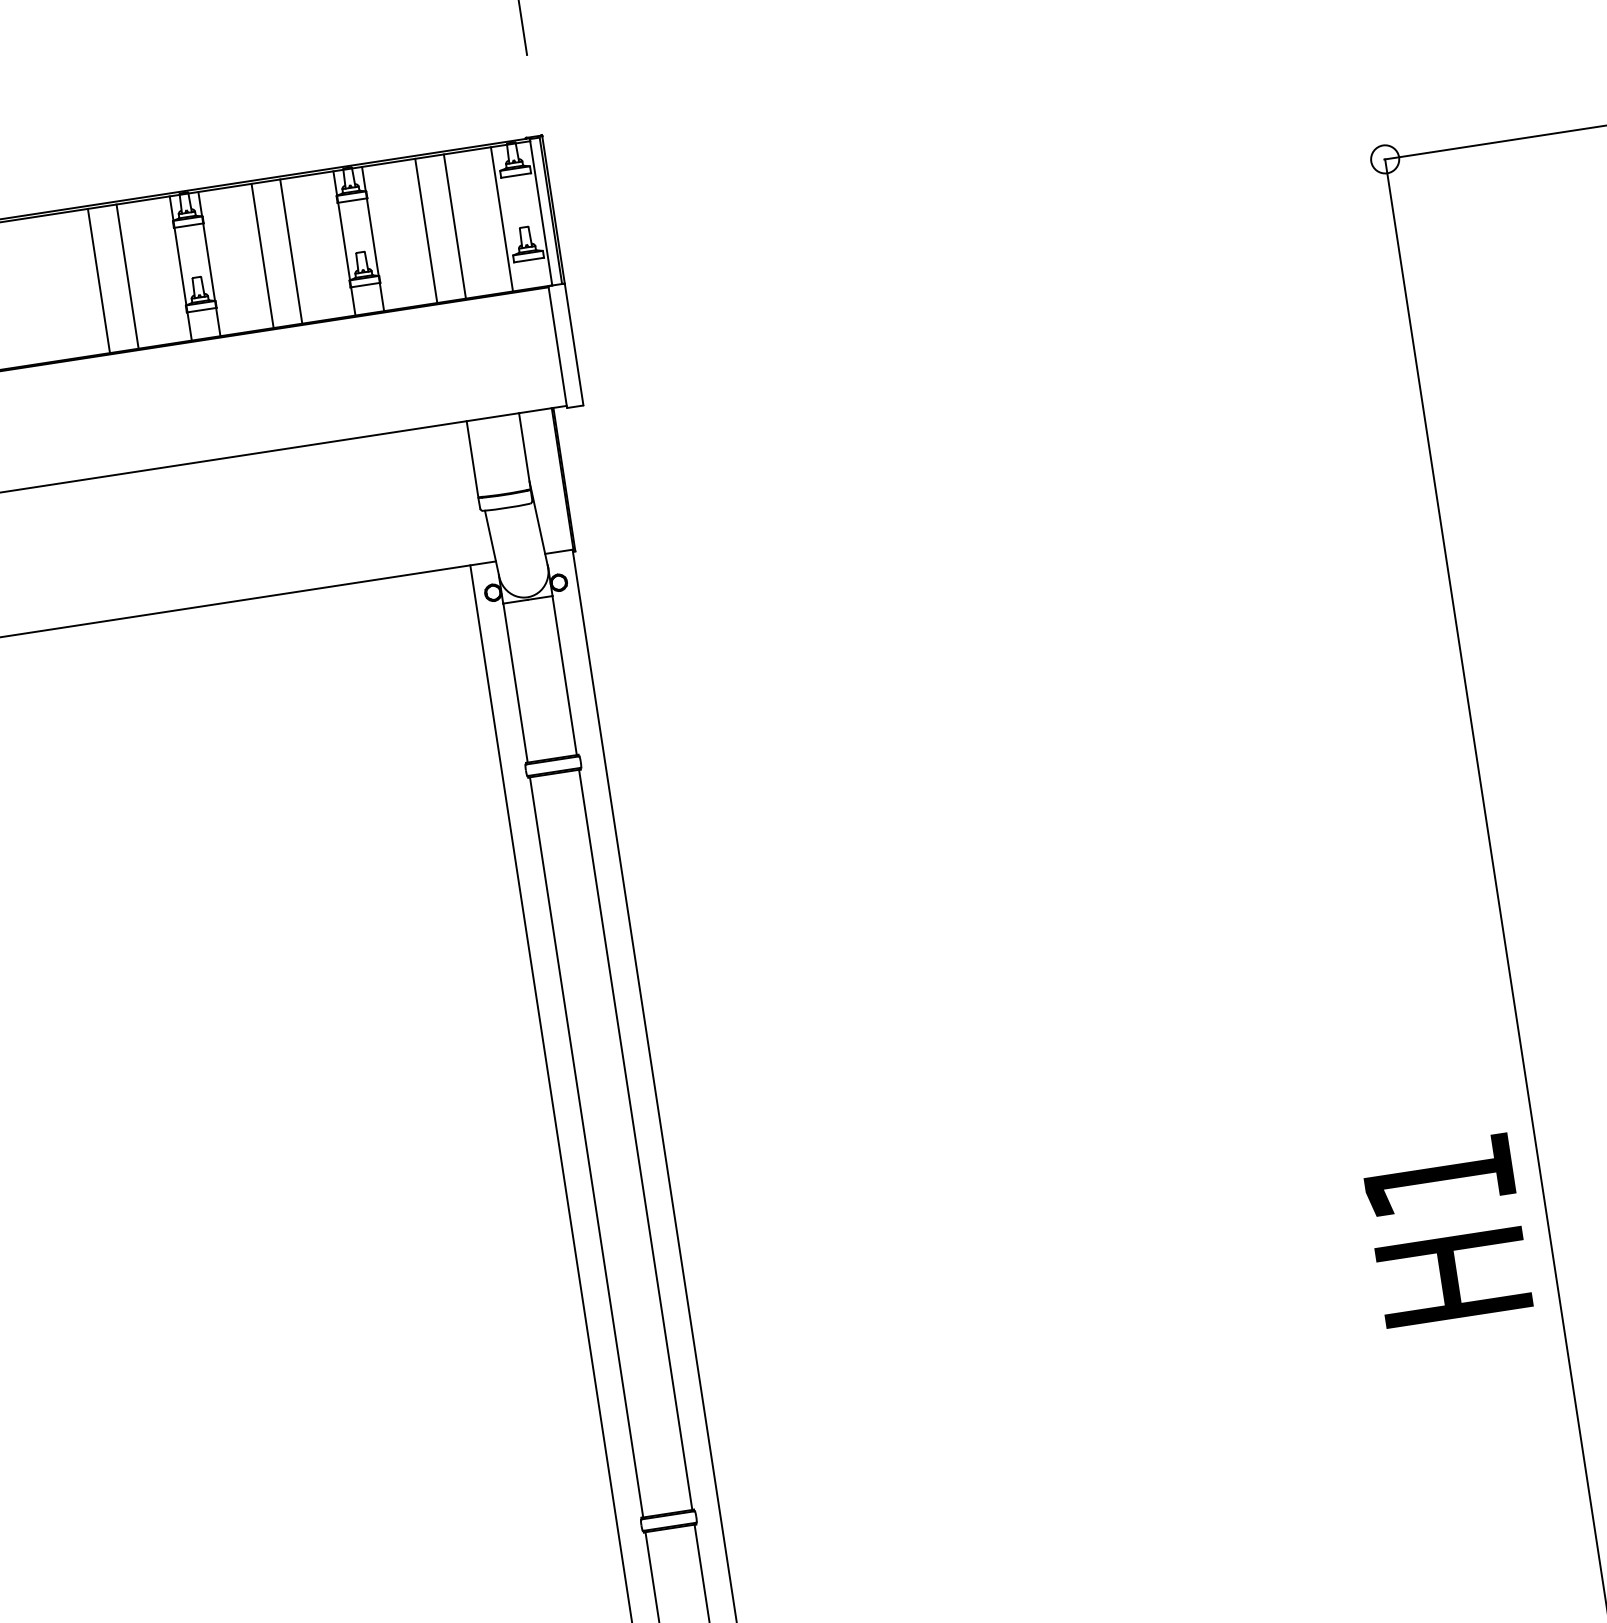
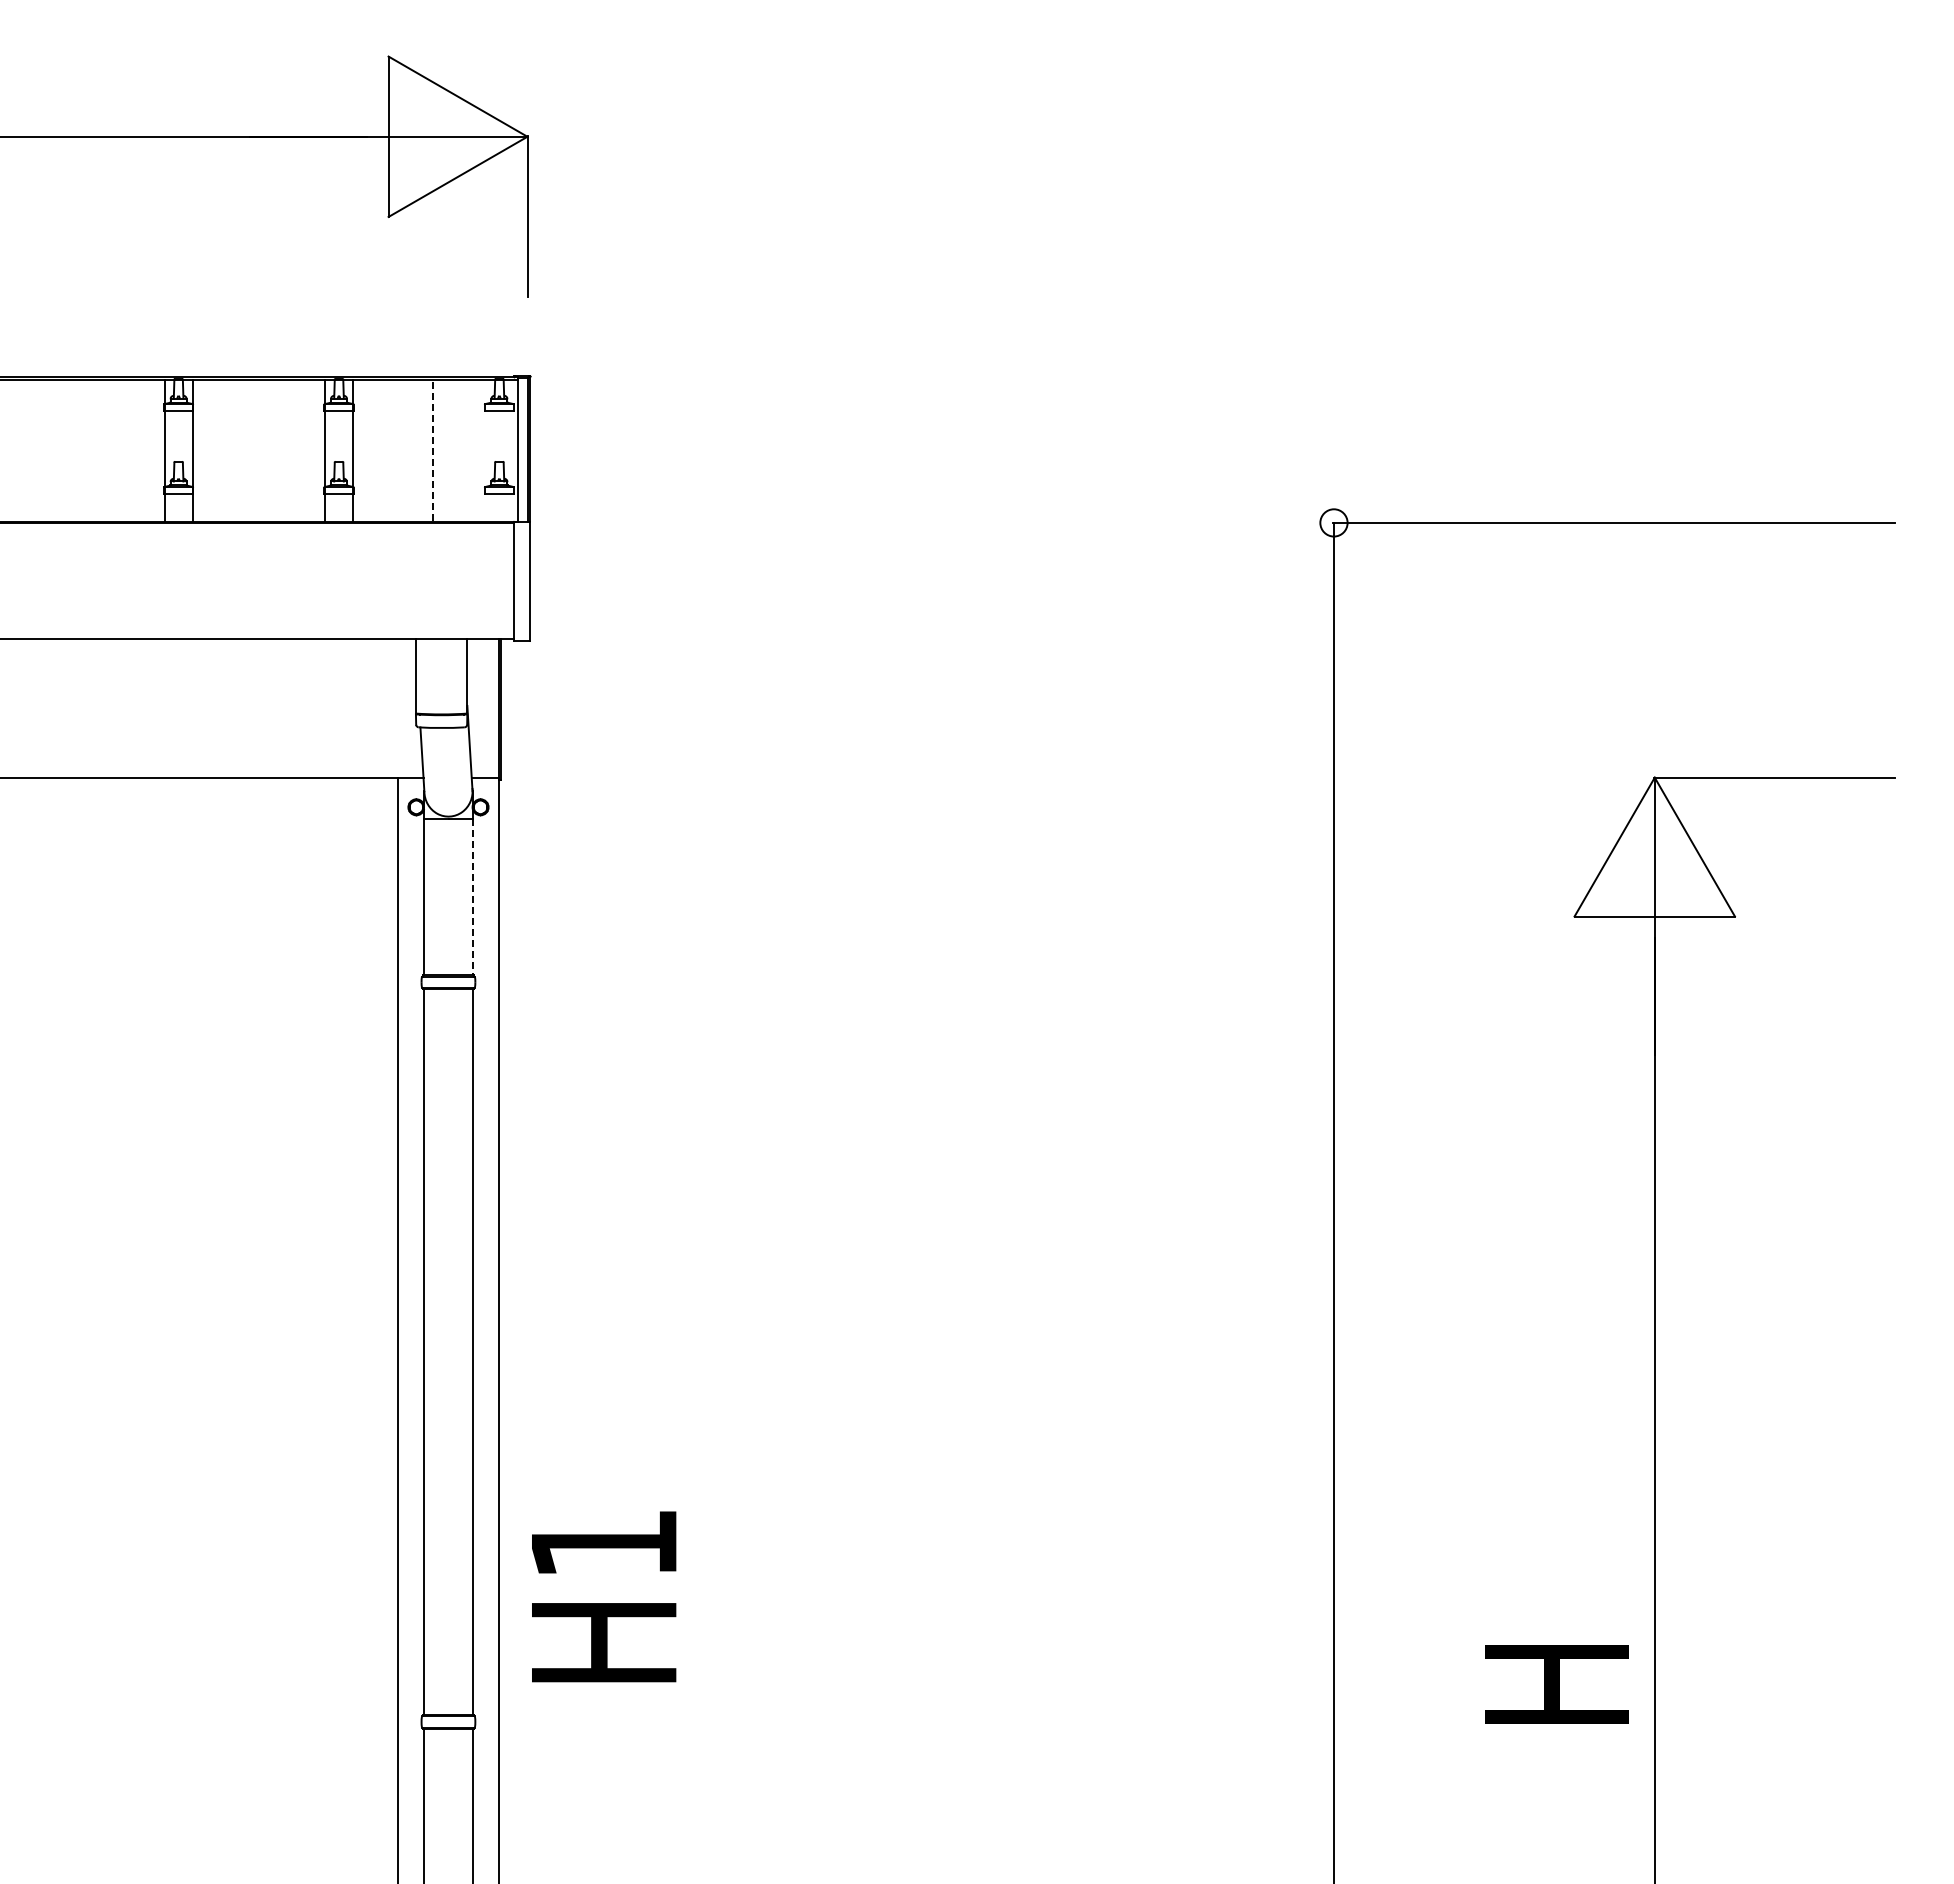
line: (502, 218) -> (479, 450), removed
line: (455, 226) -> (433, 450), solid -> dashed
line: (426, 230) -> (405, 450), removed
line: (290, 251) -> (272, 450), removed
line: (262, 255) -> (244, 450), removed
line: (127, 276) -> (112, 450), removed
line: (98, 280) -> (84, 450), removed
line: (564, 676) -> (472, 897), solid -> dashed
text: (1447, 1230) -> (604, 1596), moved

